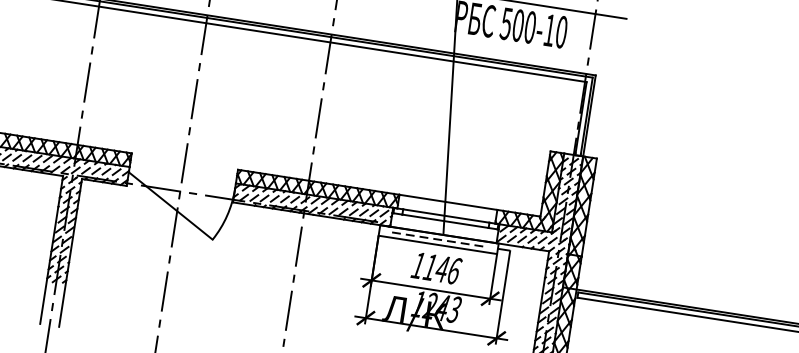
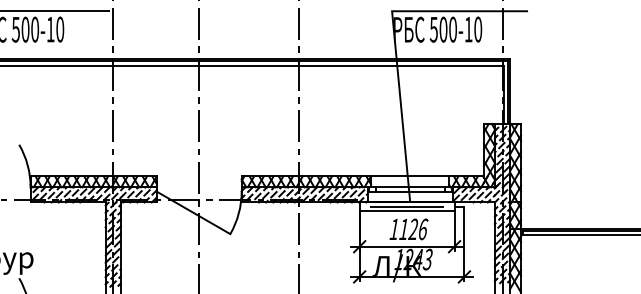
line: (439, 239) -> (407, 206), dashed -> solid
text: (441, 267) -> (412, 228), 1146 -> 1126

